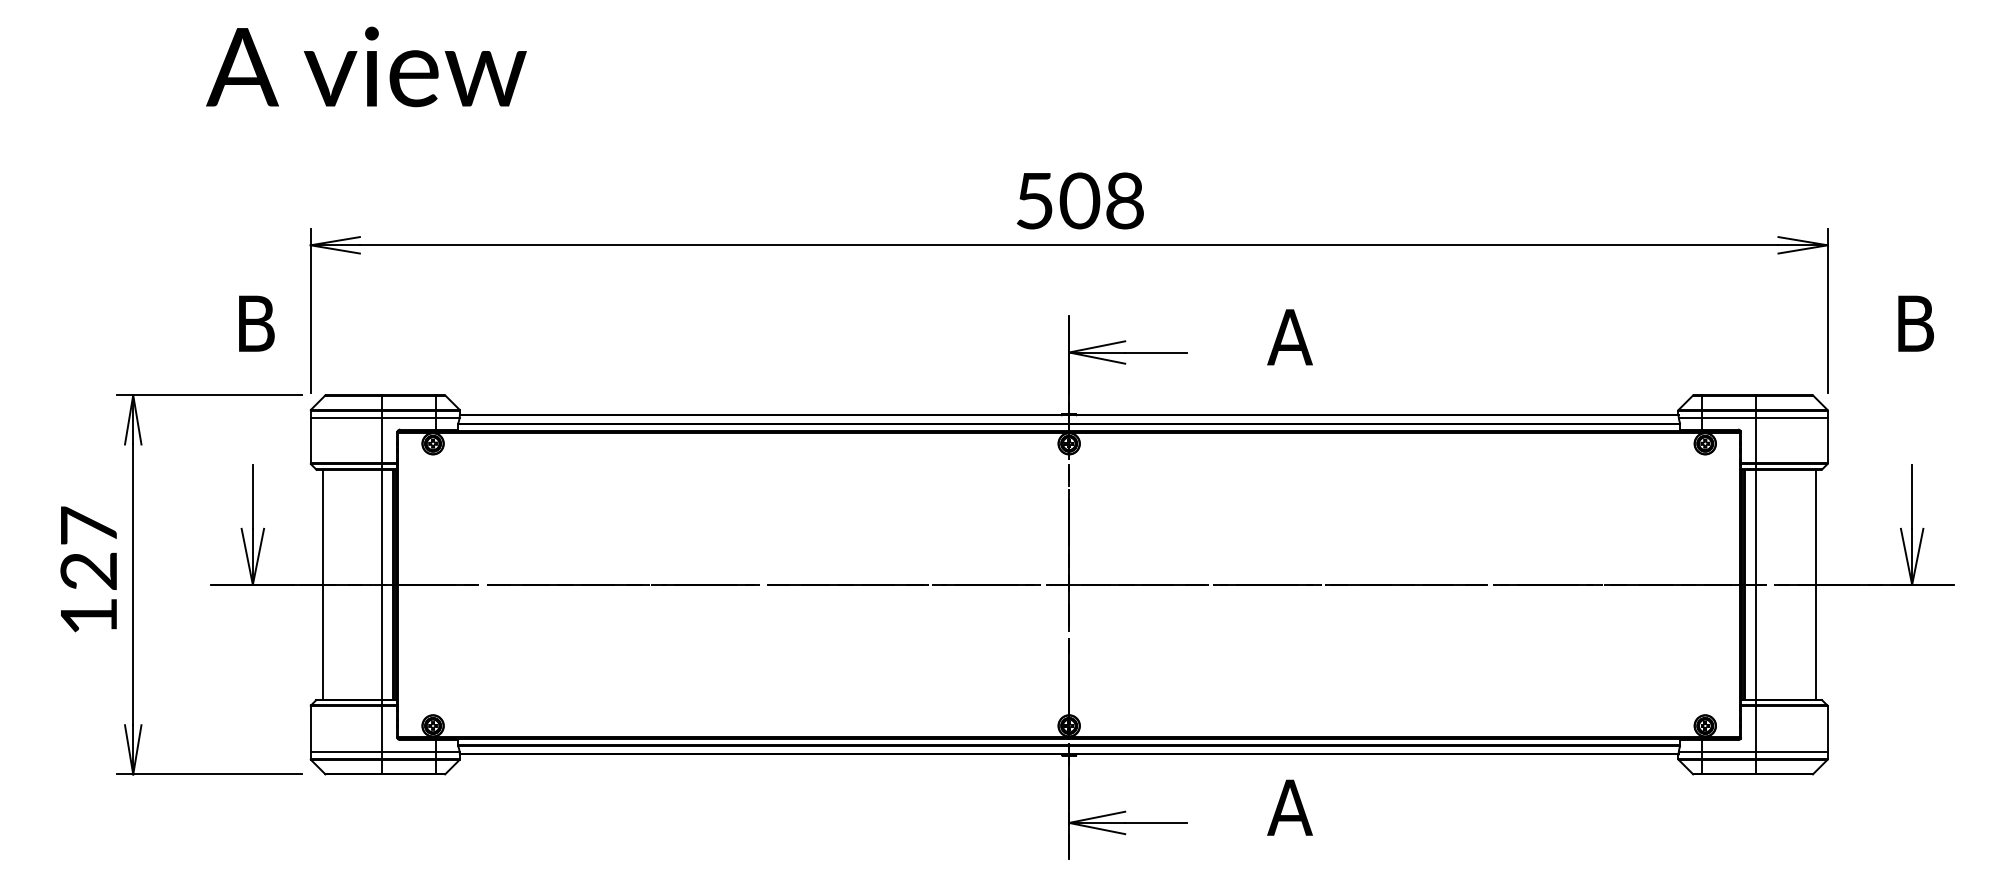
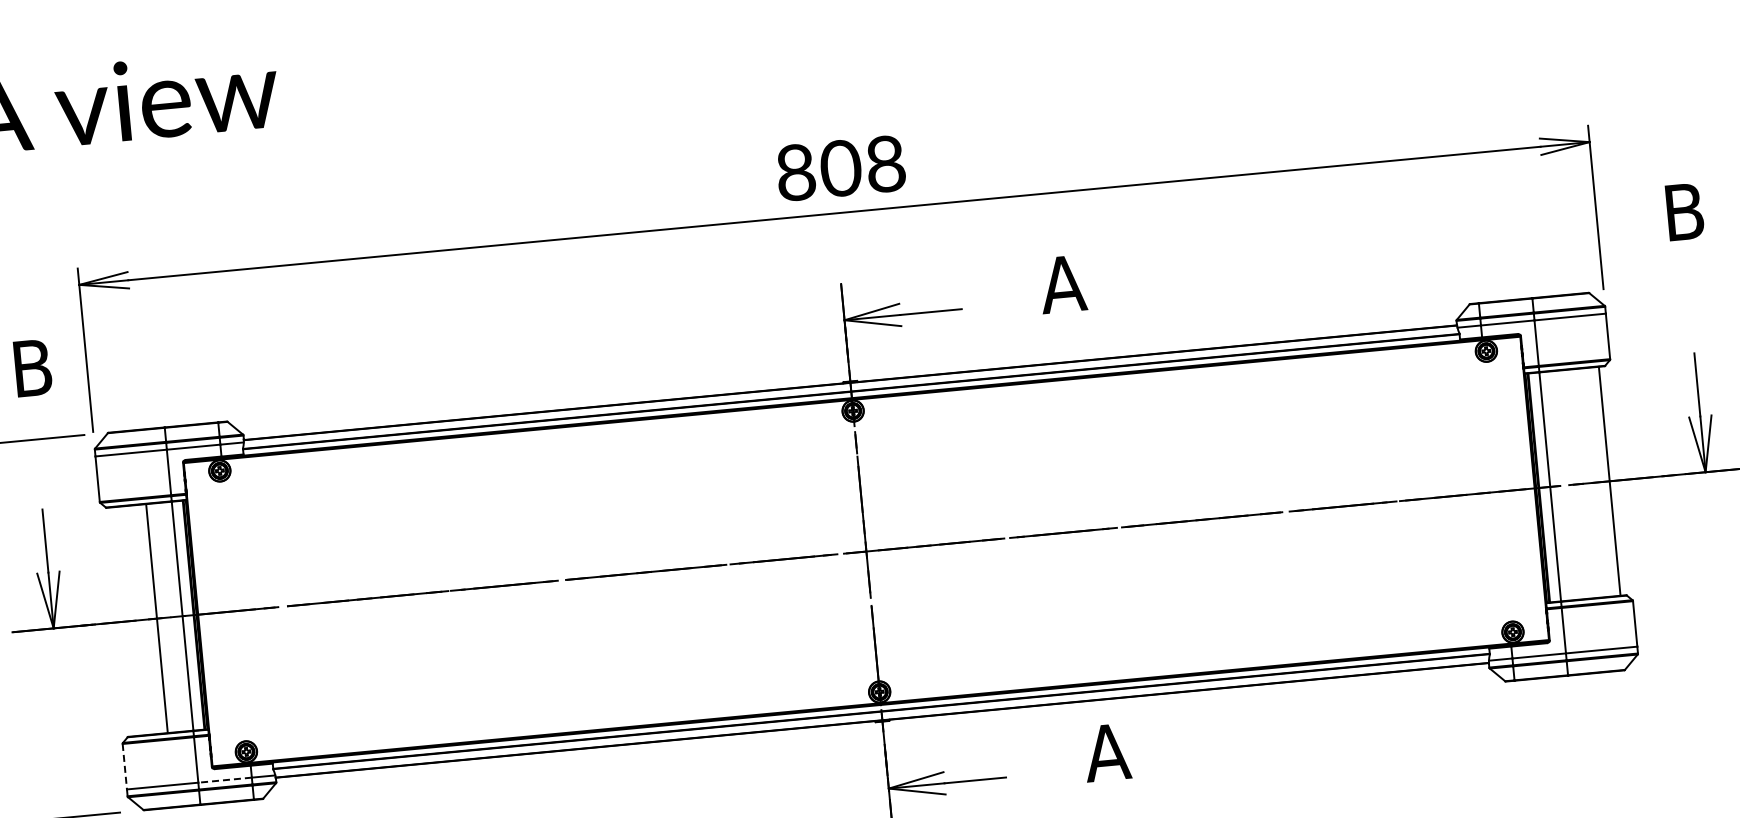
text: (1034, 200) -> (795, 172), 508 -> 808
line: (322, 584) -> (156, 618), moved
line: (310, 729) -> (124, 766), solid -> dashed
line: (409, 752) -> (225, 780), solid -> dashed

